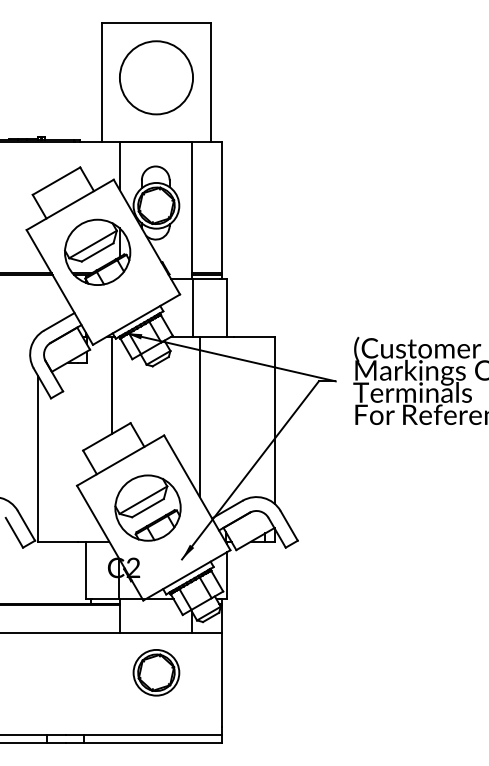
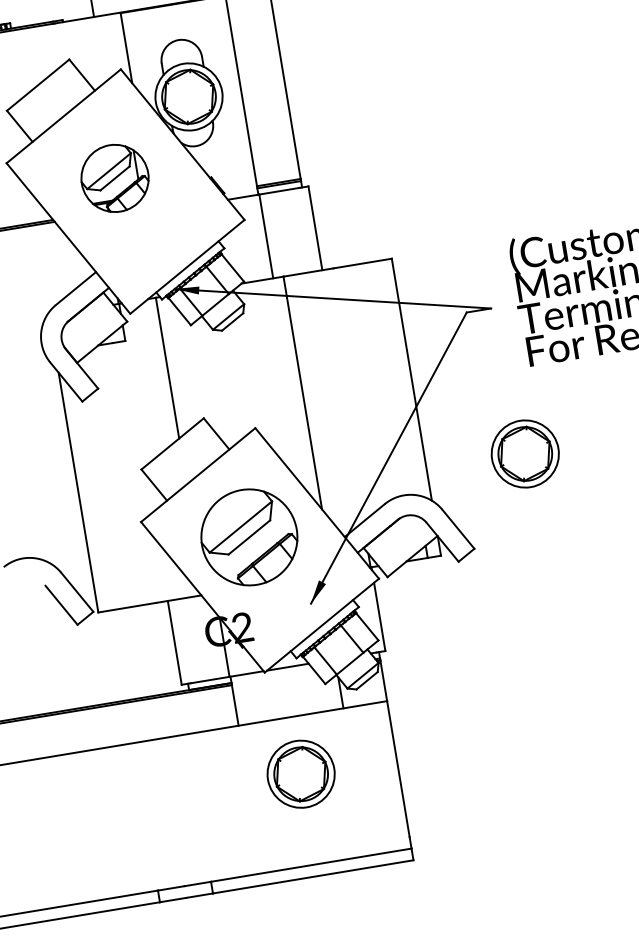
part: (97, 251) -> (114, 177), size x0.7
part: (342, 482) -> (525, 453), added

